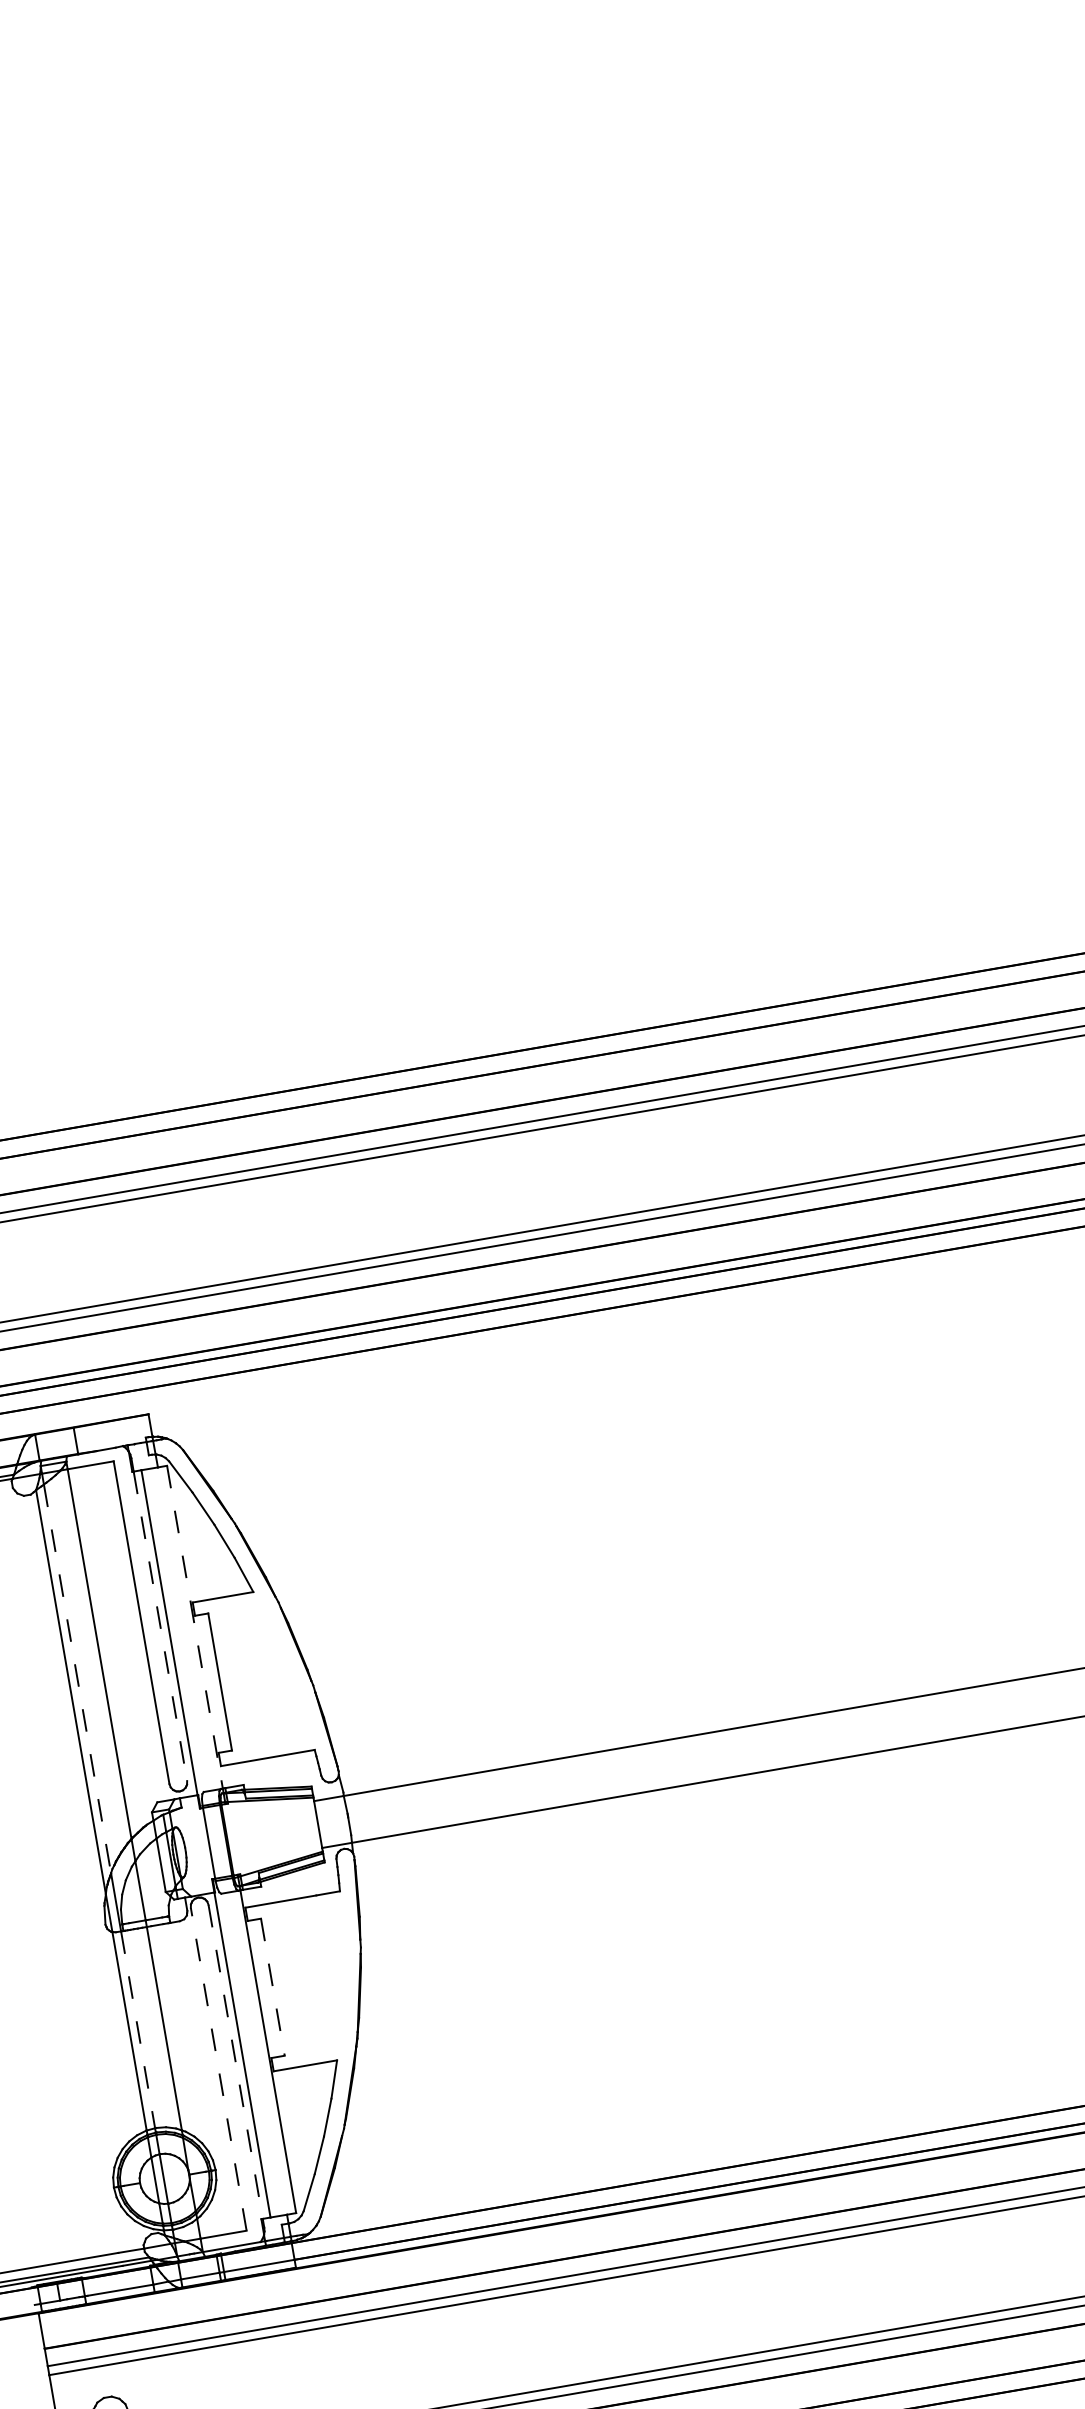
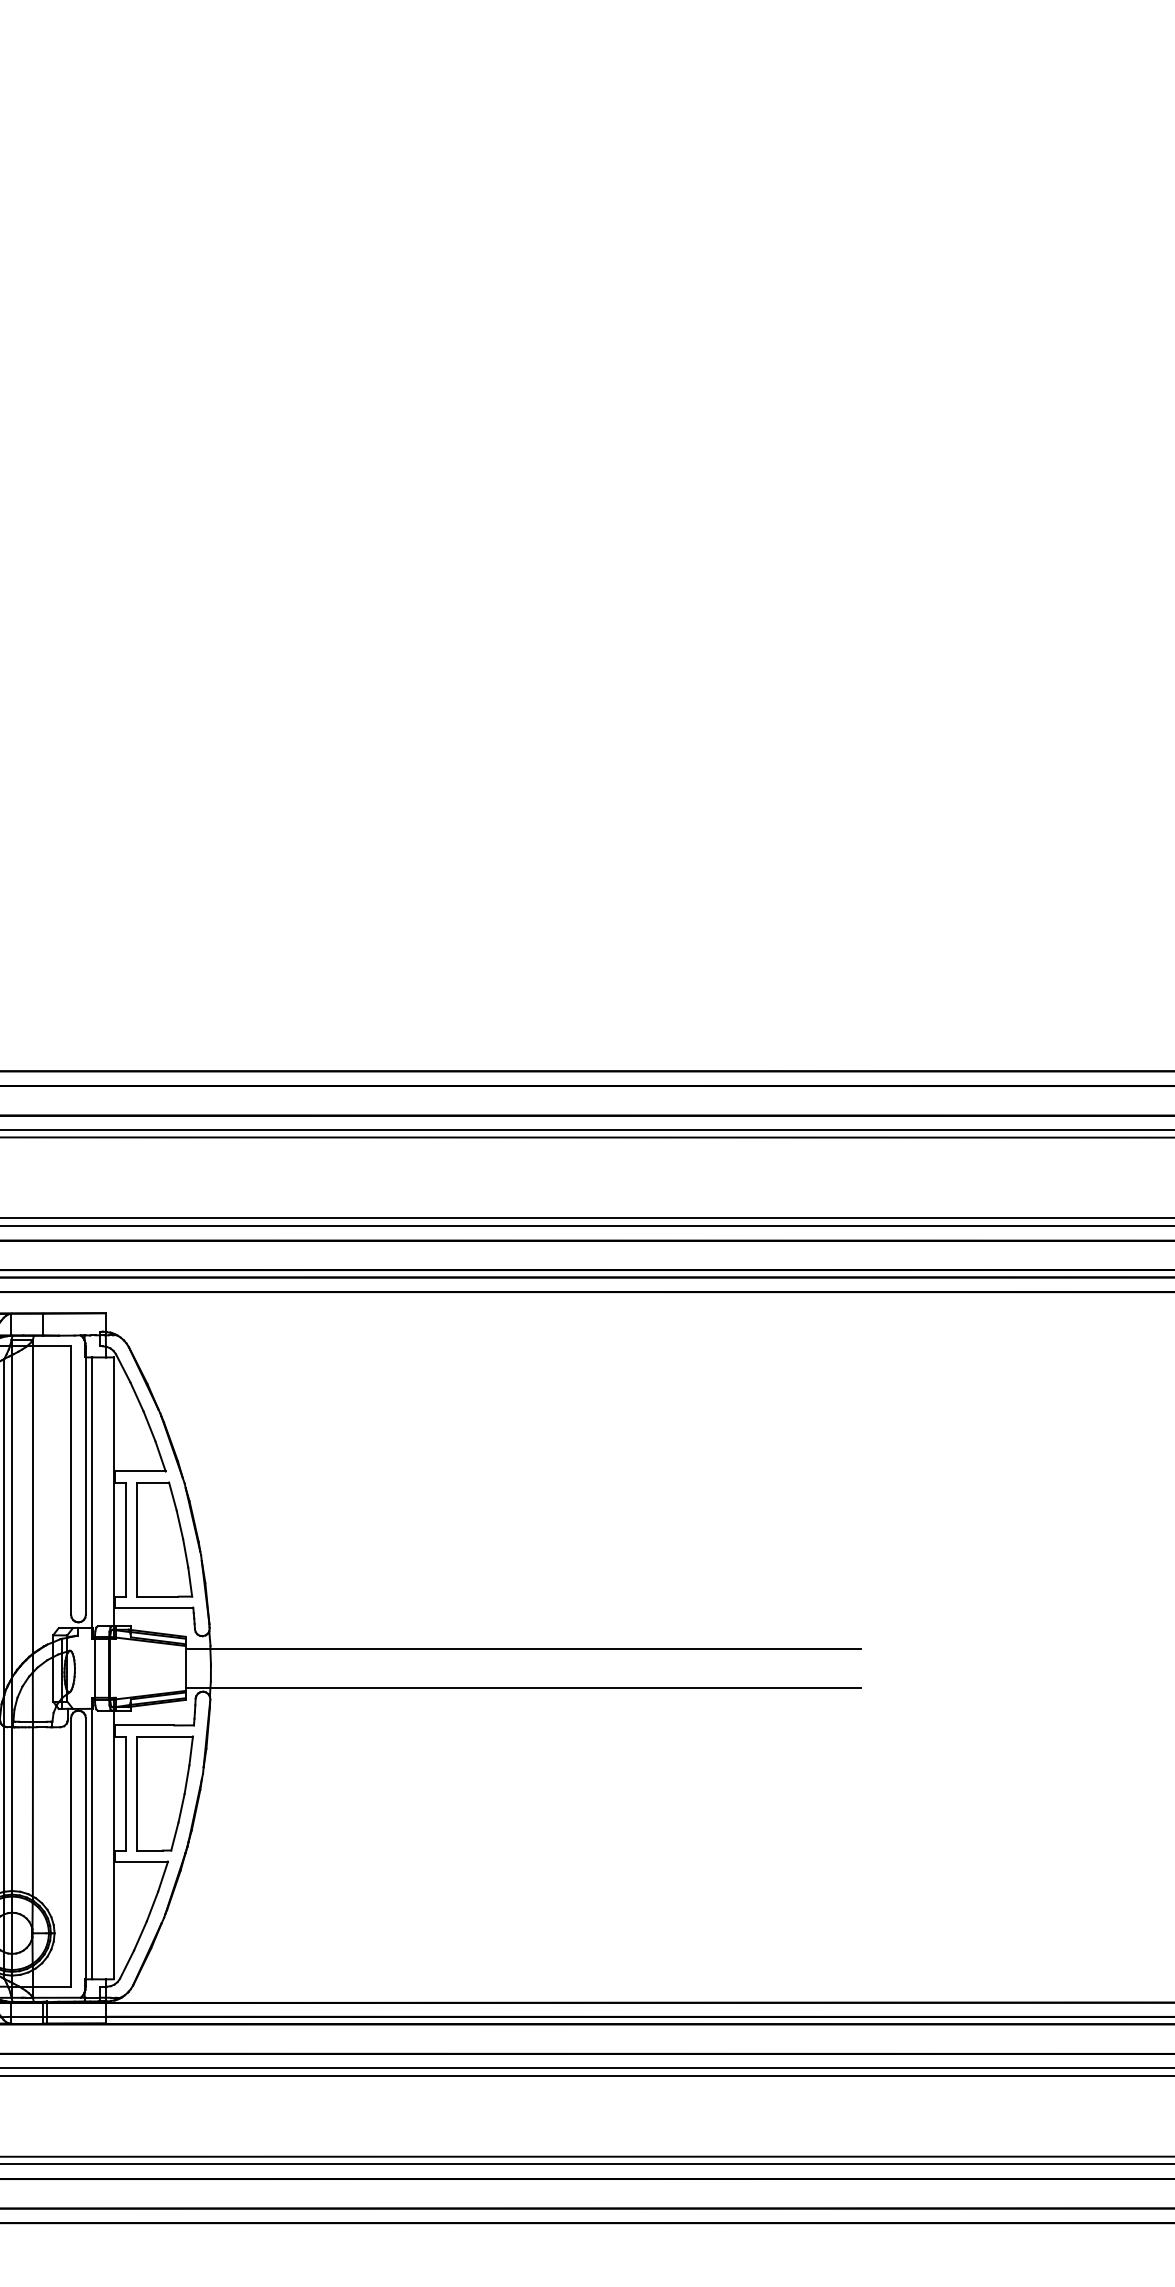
line: (160, 1626) -> (85, 1486), dashed -> solid
line: (194, 1628) -> (113, 1492), dashed -> solid
part: (265, 1674) -> (164, 1539), added
line: (77, 1679) -> (11, 1517), dashed -> solid
part: (318, 1979) -> (164, 1793), added
line: (273, 1988) -> (126, 1794), dashed -> solid
line: (138, 2030) -> (11, 1809), dashed -> solid
line: (235, 2061) -> (85, 1848), dashed -> solid
line: (218, 2068) -> (71, 1851), dashed -> solid

